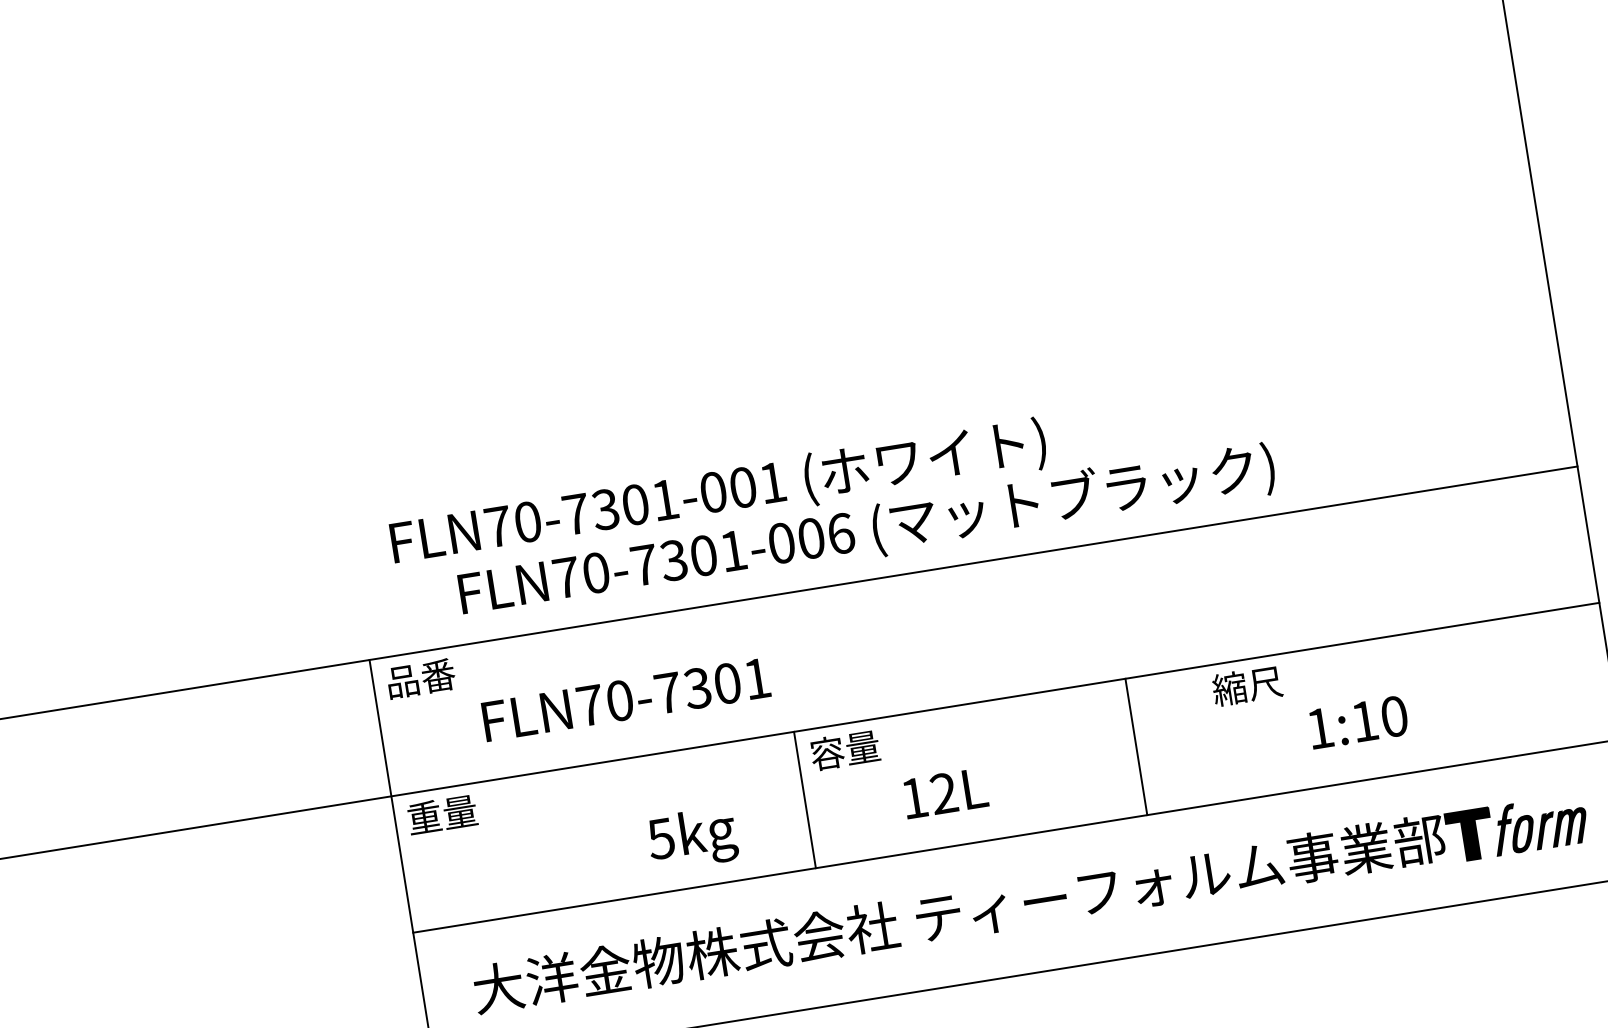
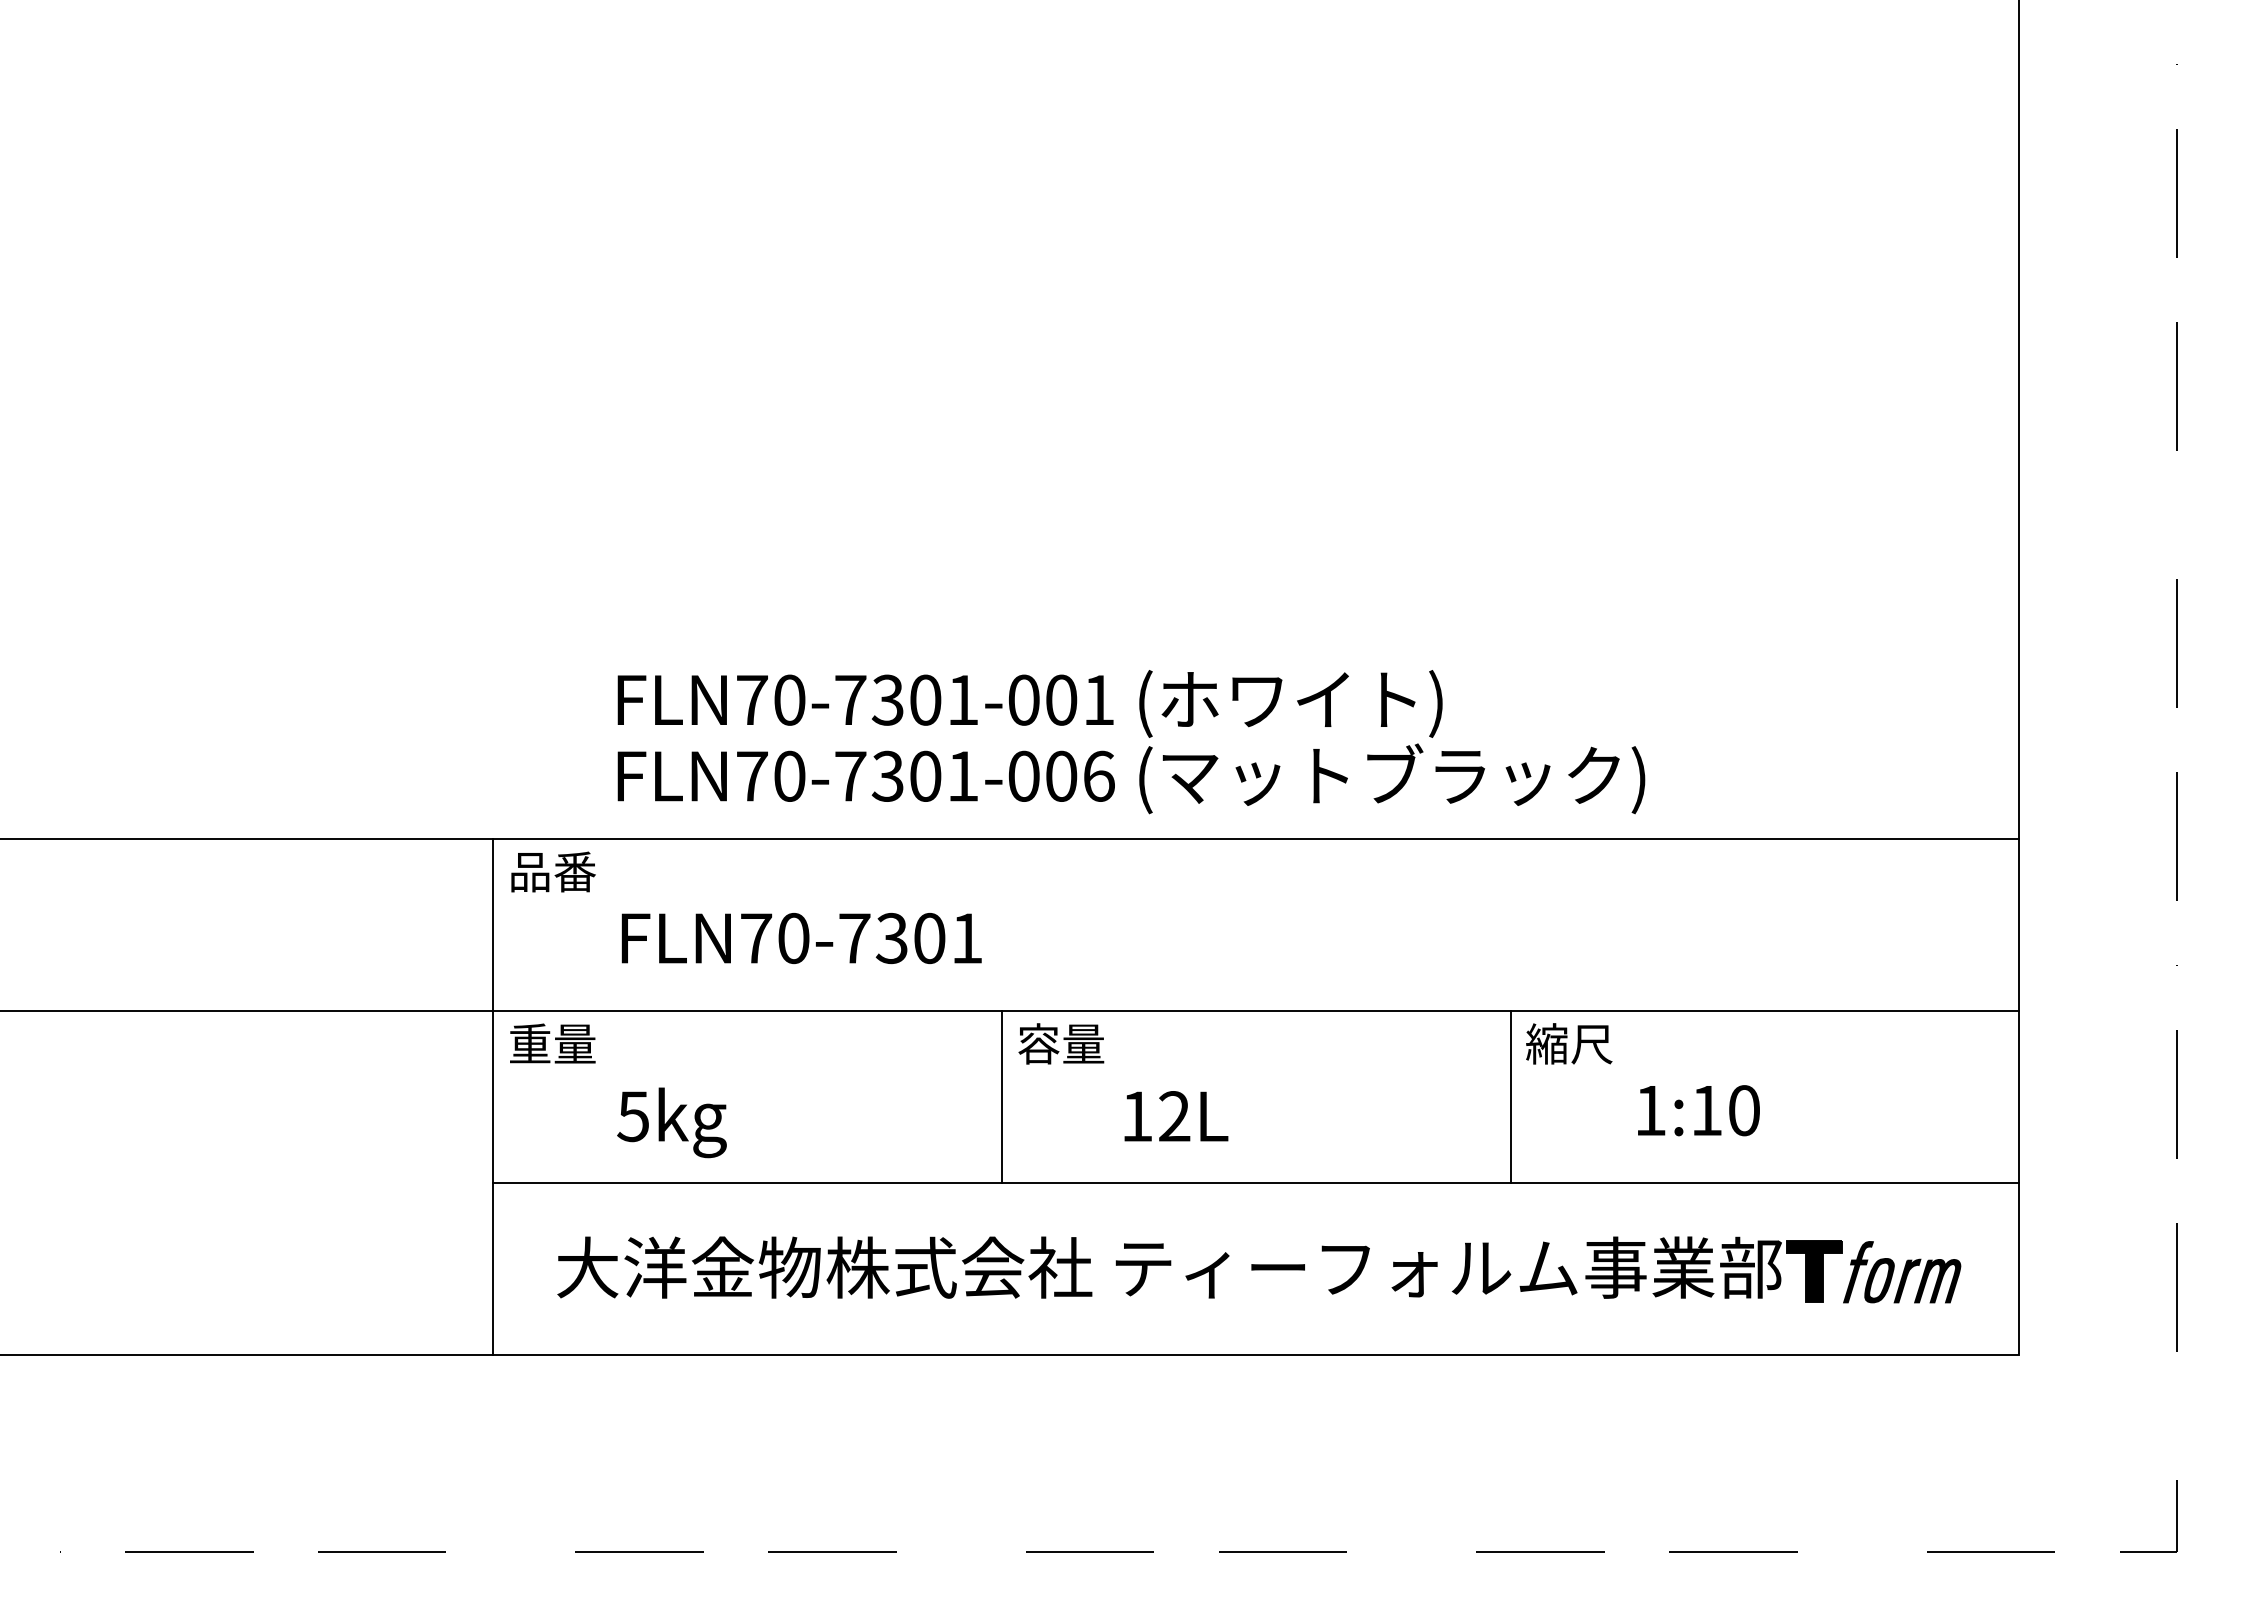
text: (718, 494) -> (1029, 703), moved
line: (1136, 747) -> (1510, 1097), moved
text: (692, 838) -> (671, 1122), moved

